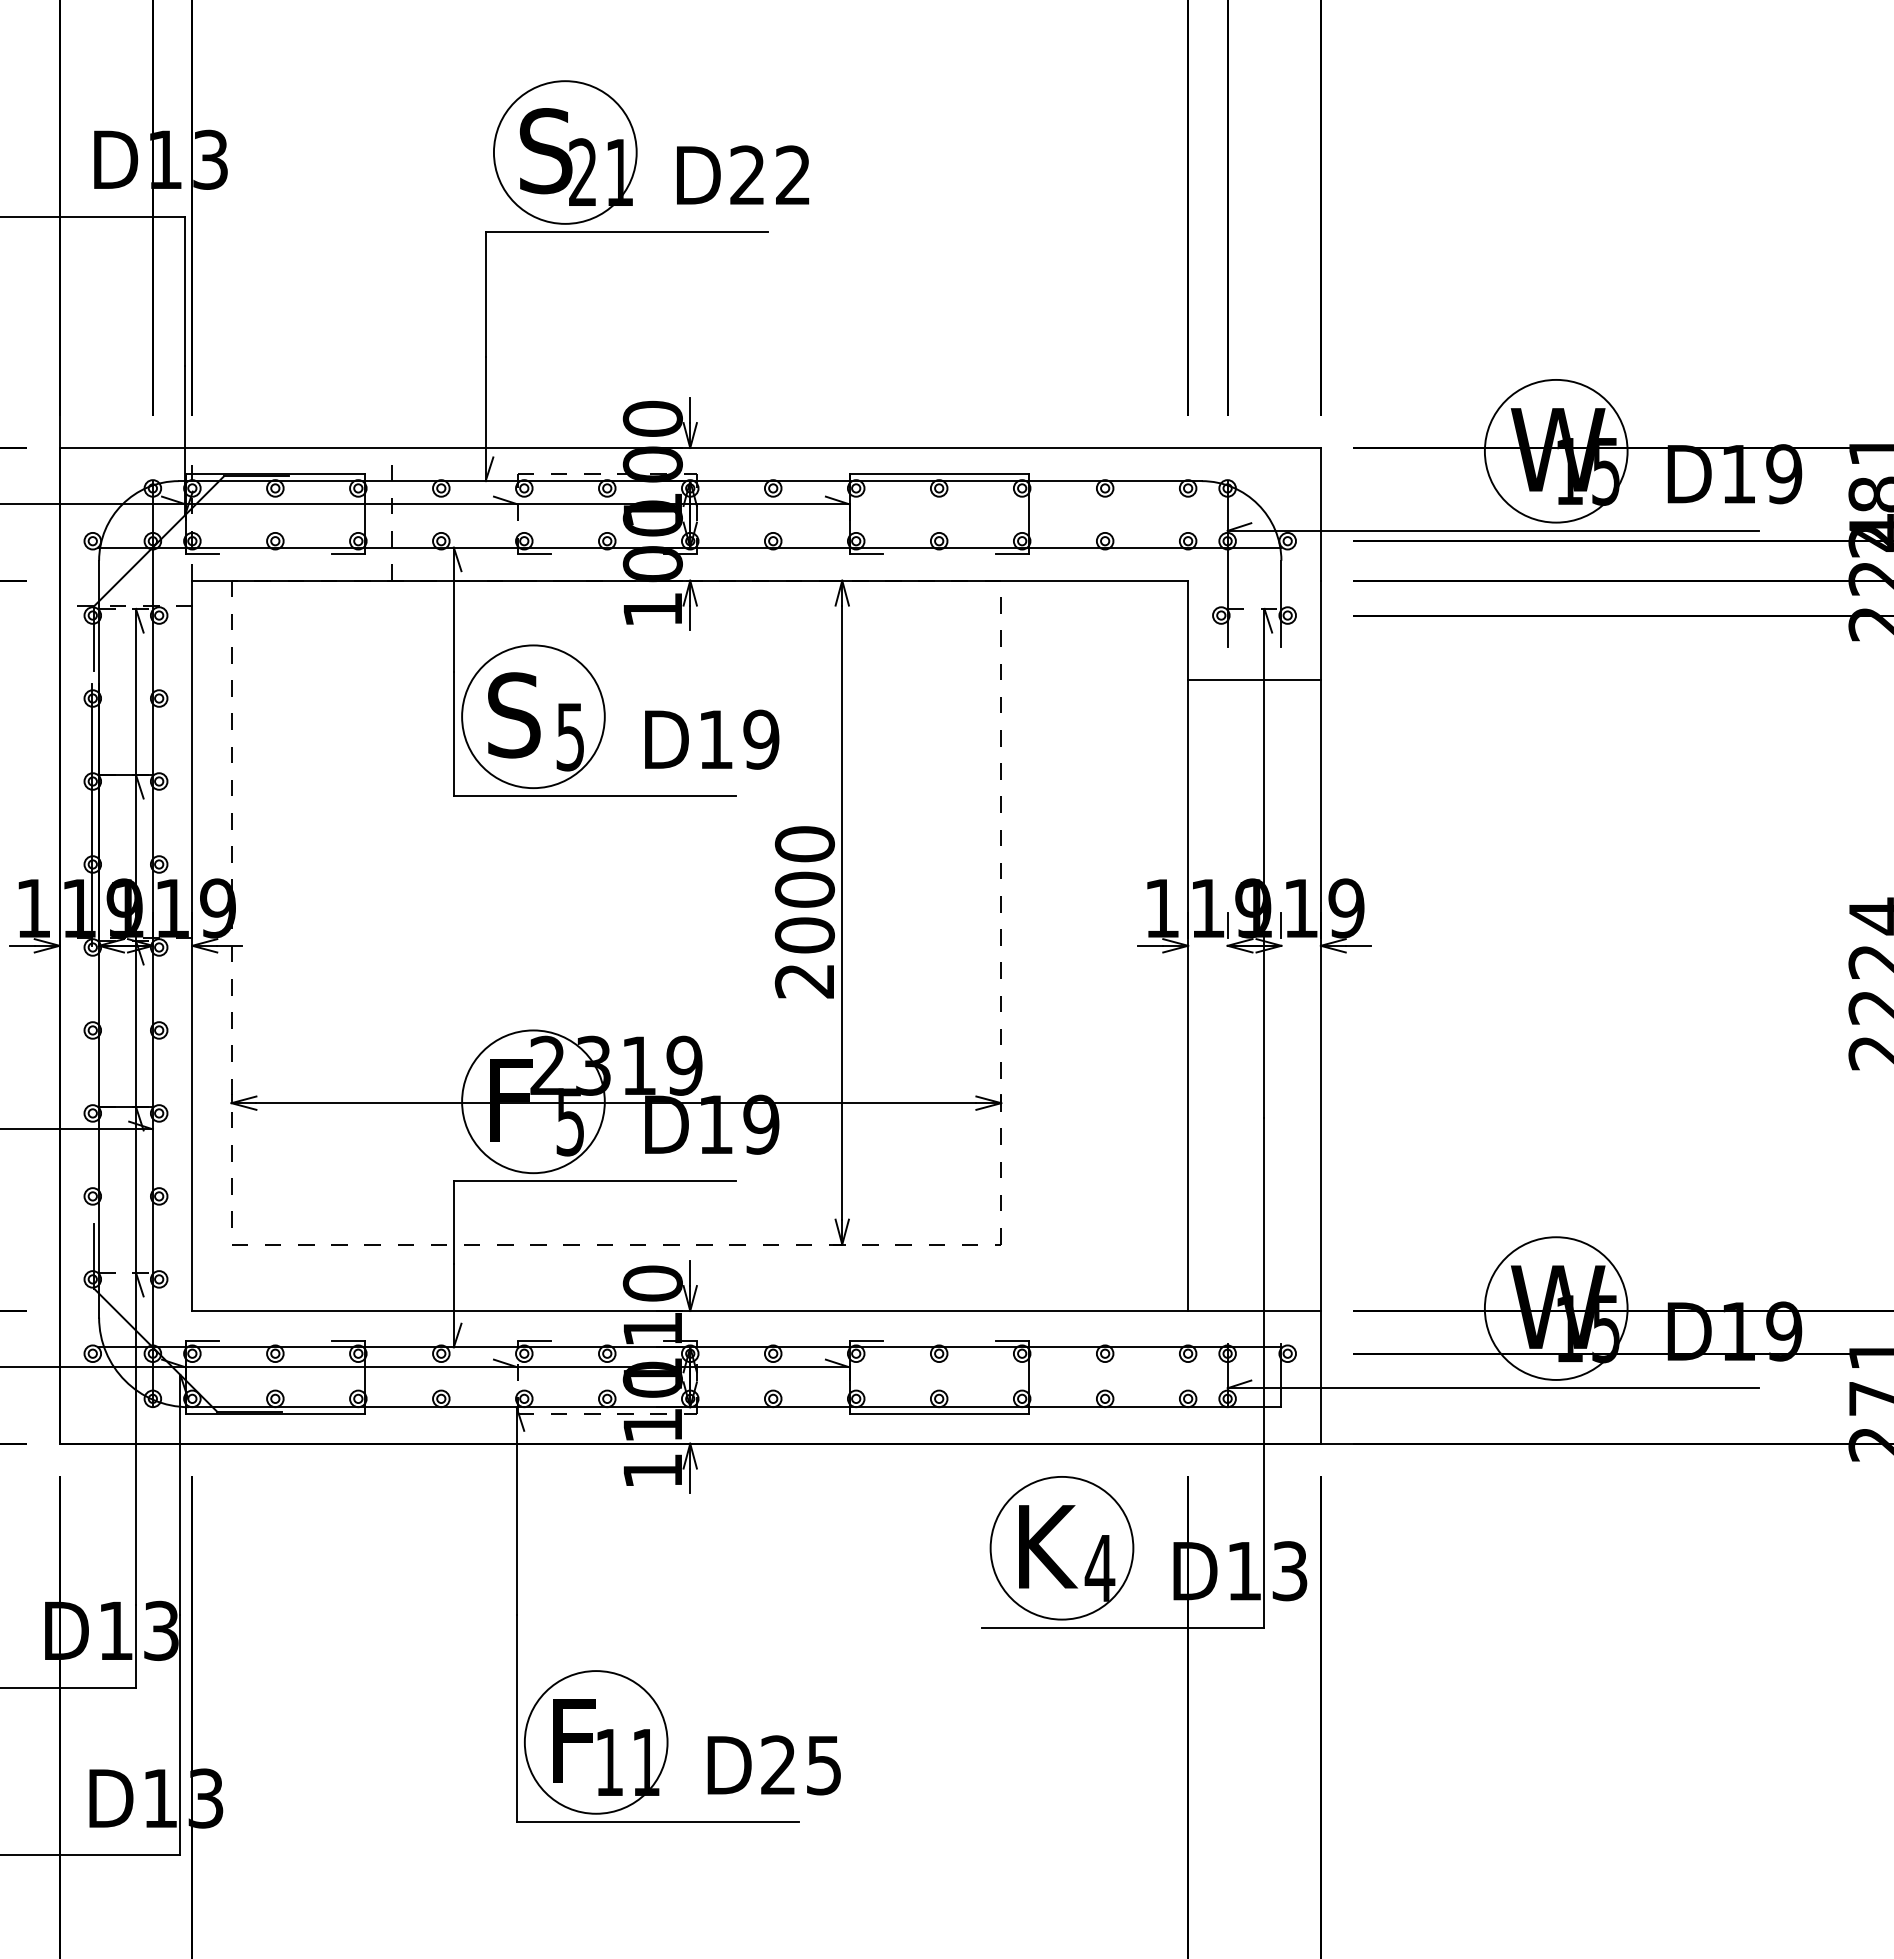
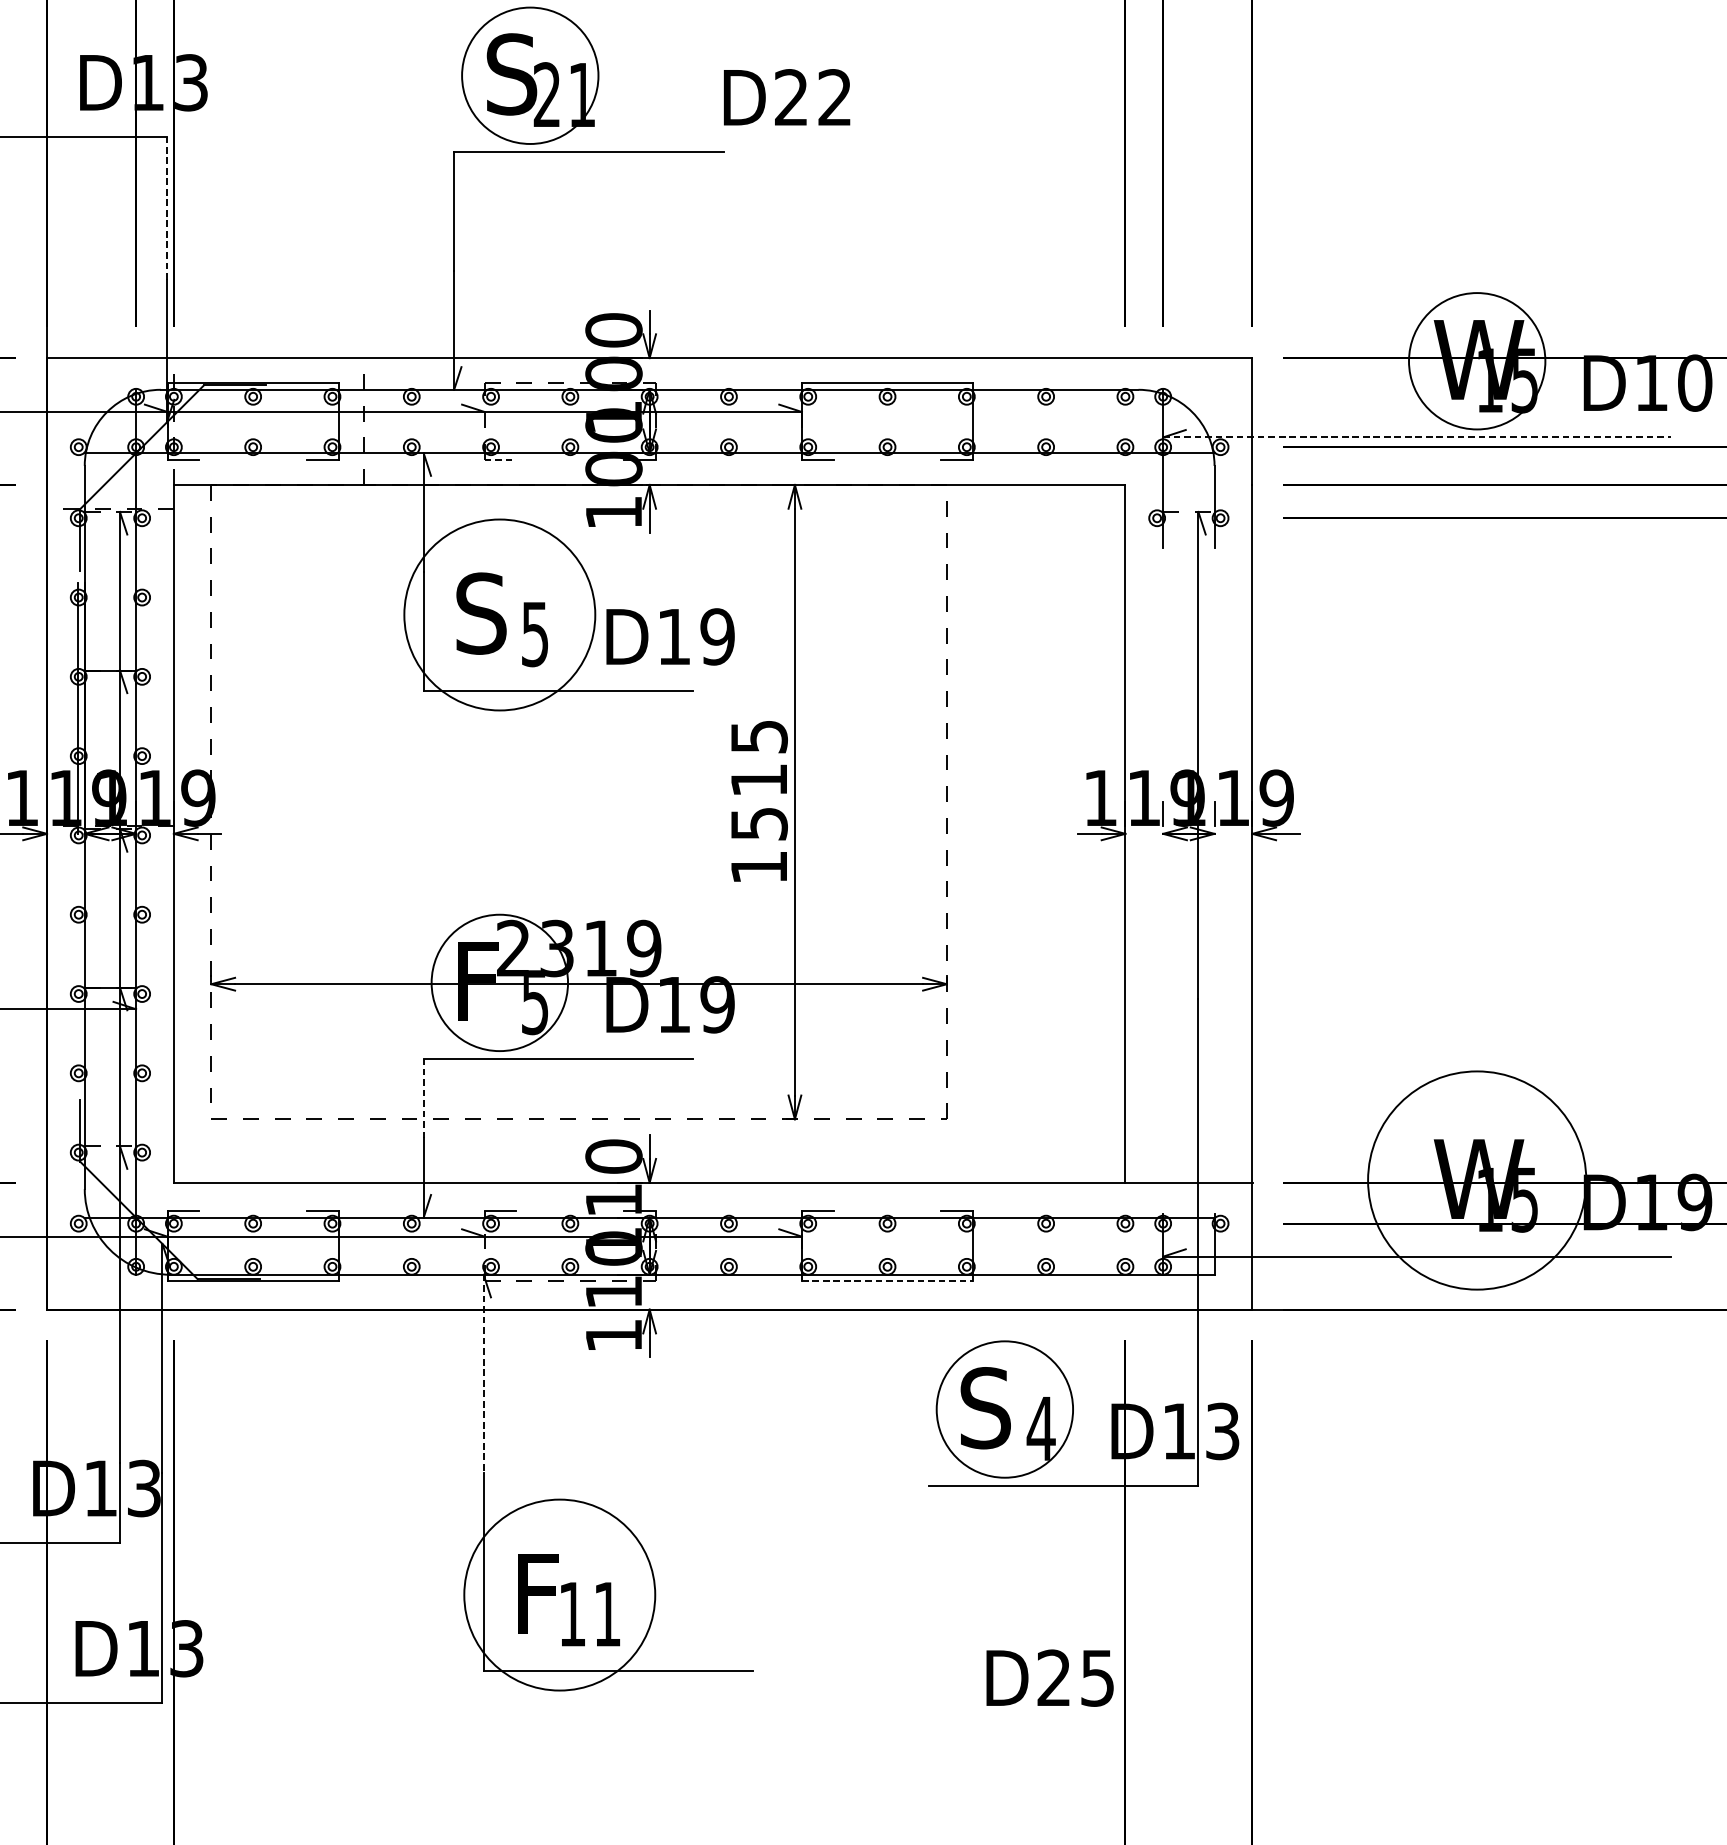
text: (743, 174) -> (787, 96), moved
line: (185, 291) -> (167, 208), solid -> dashed
text: (1784, 474) -> (1695, 383), D19 -> D10
line: (1493, 530) -> (1417, 436), solid -> dashed
line: (534, 554) -> (500, 459), solid -> dashed
line: (1254, 680) -> (1188, 580), removed
circle: (533, 716) -> (499, 614), size x1.4
text: (804, 912) -> (758, 802), 2000 -> 1515
line: (453, 1222) -> (423, 1098), solid -> dashed
circle: (1555, 1308) -> (1476, 1180), size x1.6
line: (939, 1413) -> (887, 1280), solid -> dashed
line: (516, 1510) -> (483, 1373), solid -> dashed
text: (1046, 1546) -> (990, 1407), K -> S
circle: (595, 1742) -> (559, 1595), size x1.4
text: (773, 1765) -> (1049, 1678), moved

